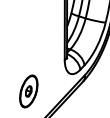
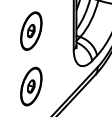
part: (28, 44) -> (30, 31), added

